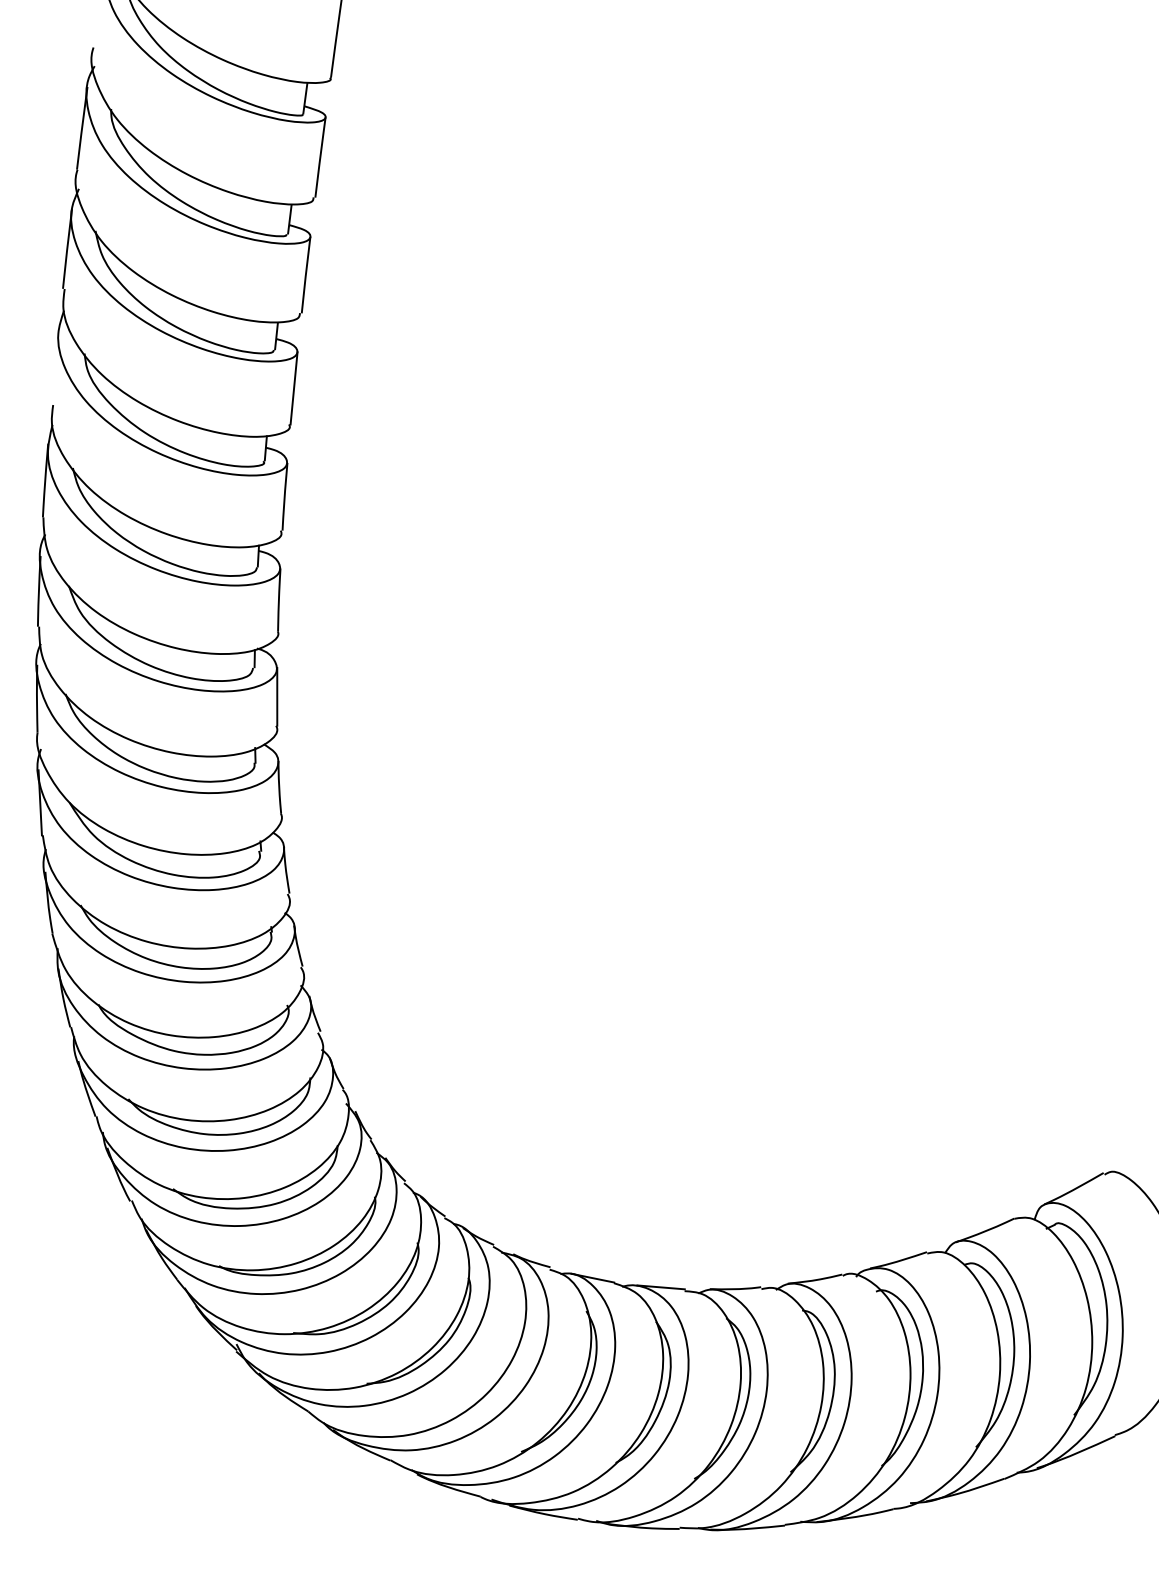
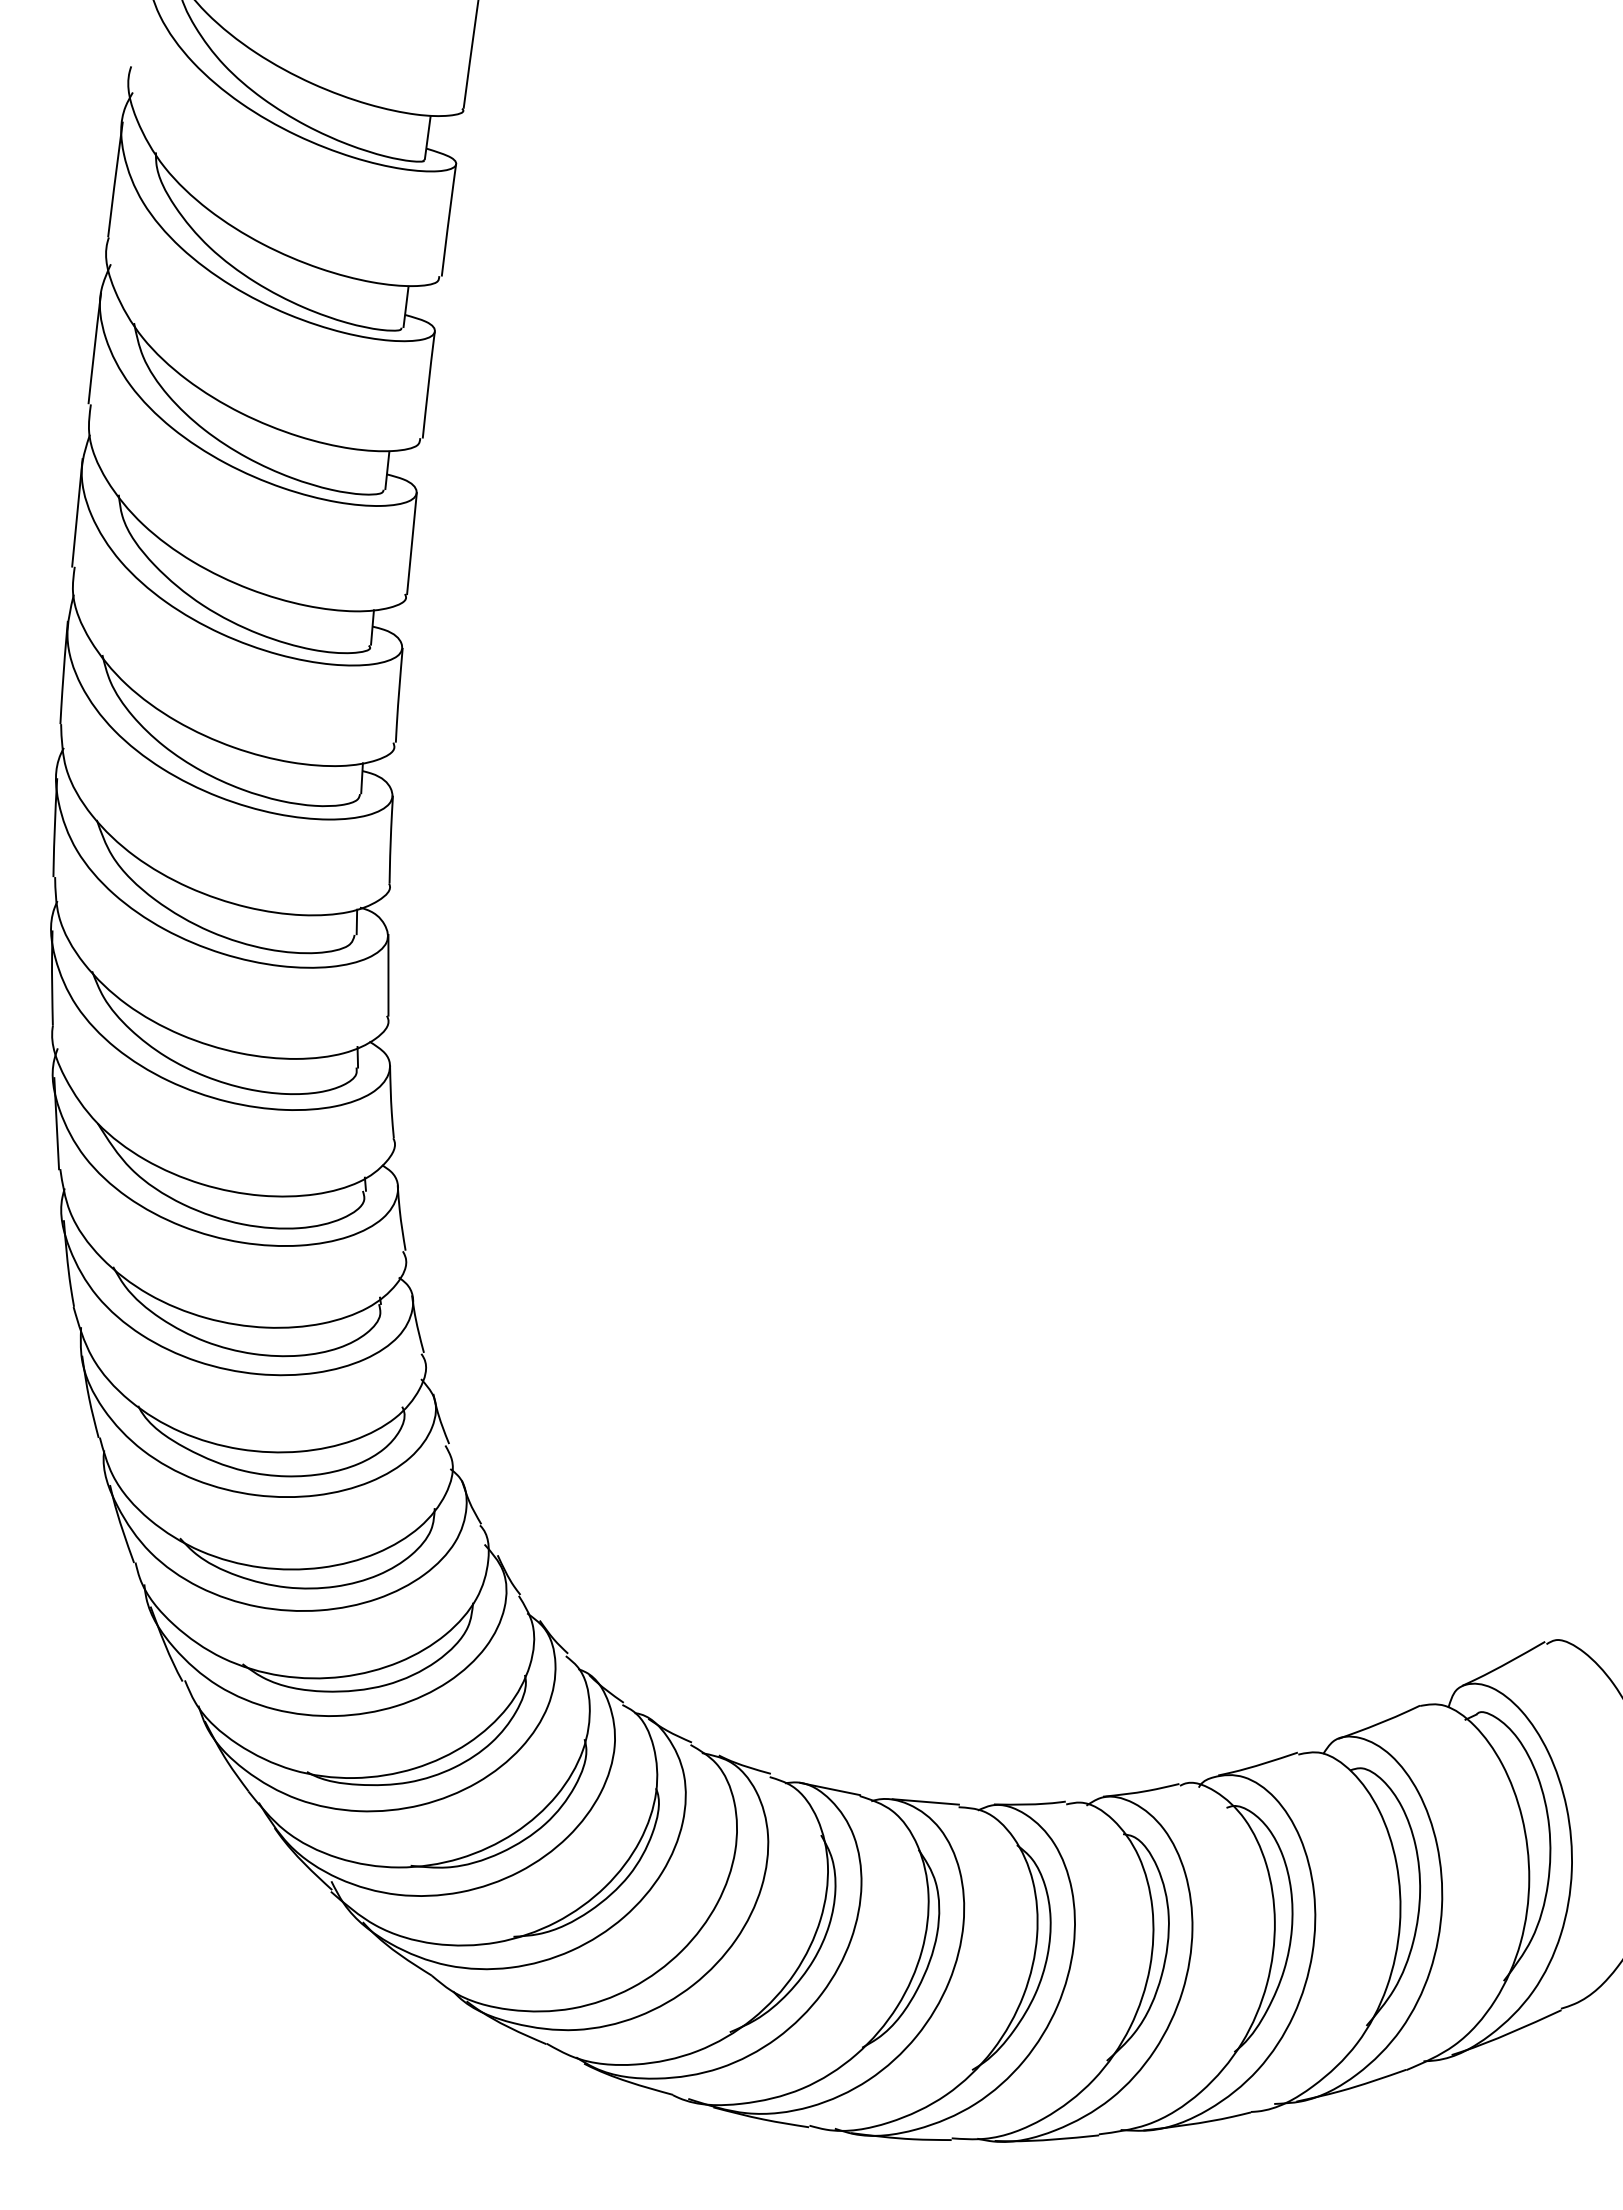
line: (55, 366) -> (77, 512), added

